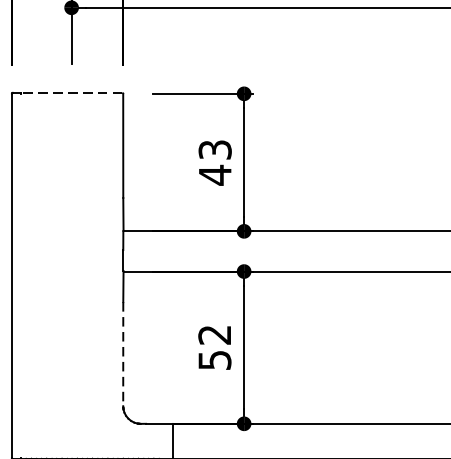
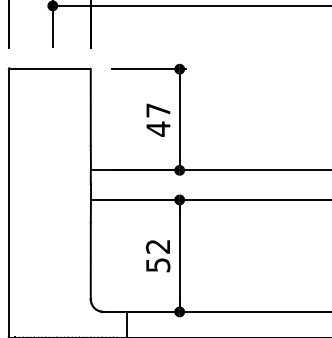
line: (71, 92) -> (52, 68), dashed -> solid
text: (215, 149) -> (158, 110), 43 -> 47
line: (122, 355) -> (90, 261), dashed -> solid

